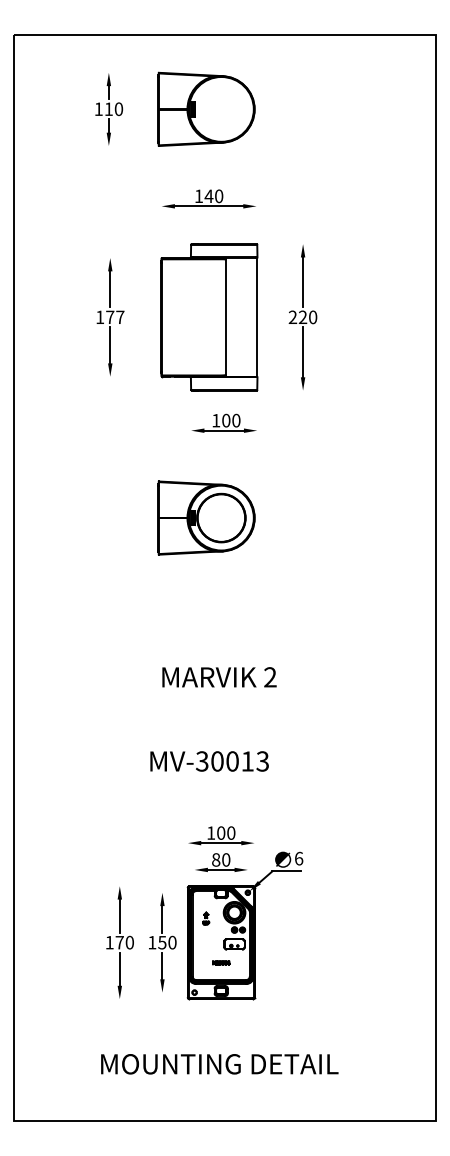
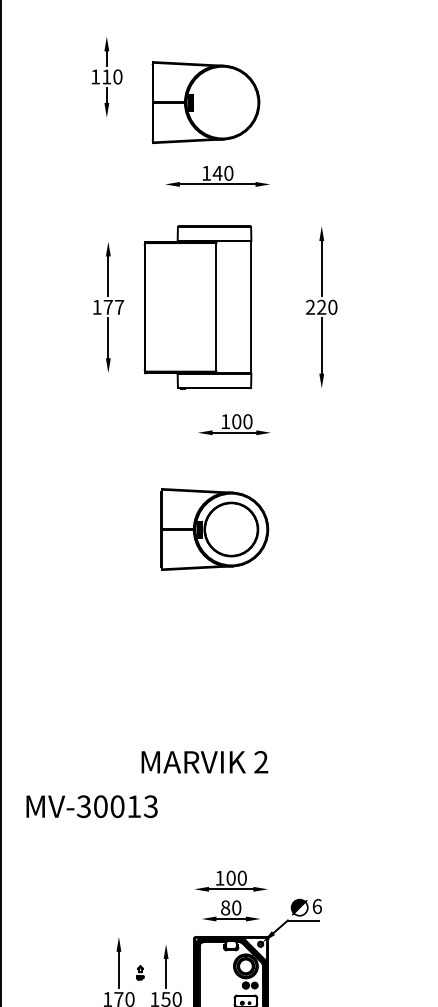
part: (206, 108) -> (206, 101), moved
part: (209, 317) -> (198, 307), moved
text: (219, 677) -> (204, 762), moved
text: (209, 761) -> (91, 806), moved
part: (206, 918) -> (140, 972), moved

